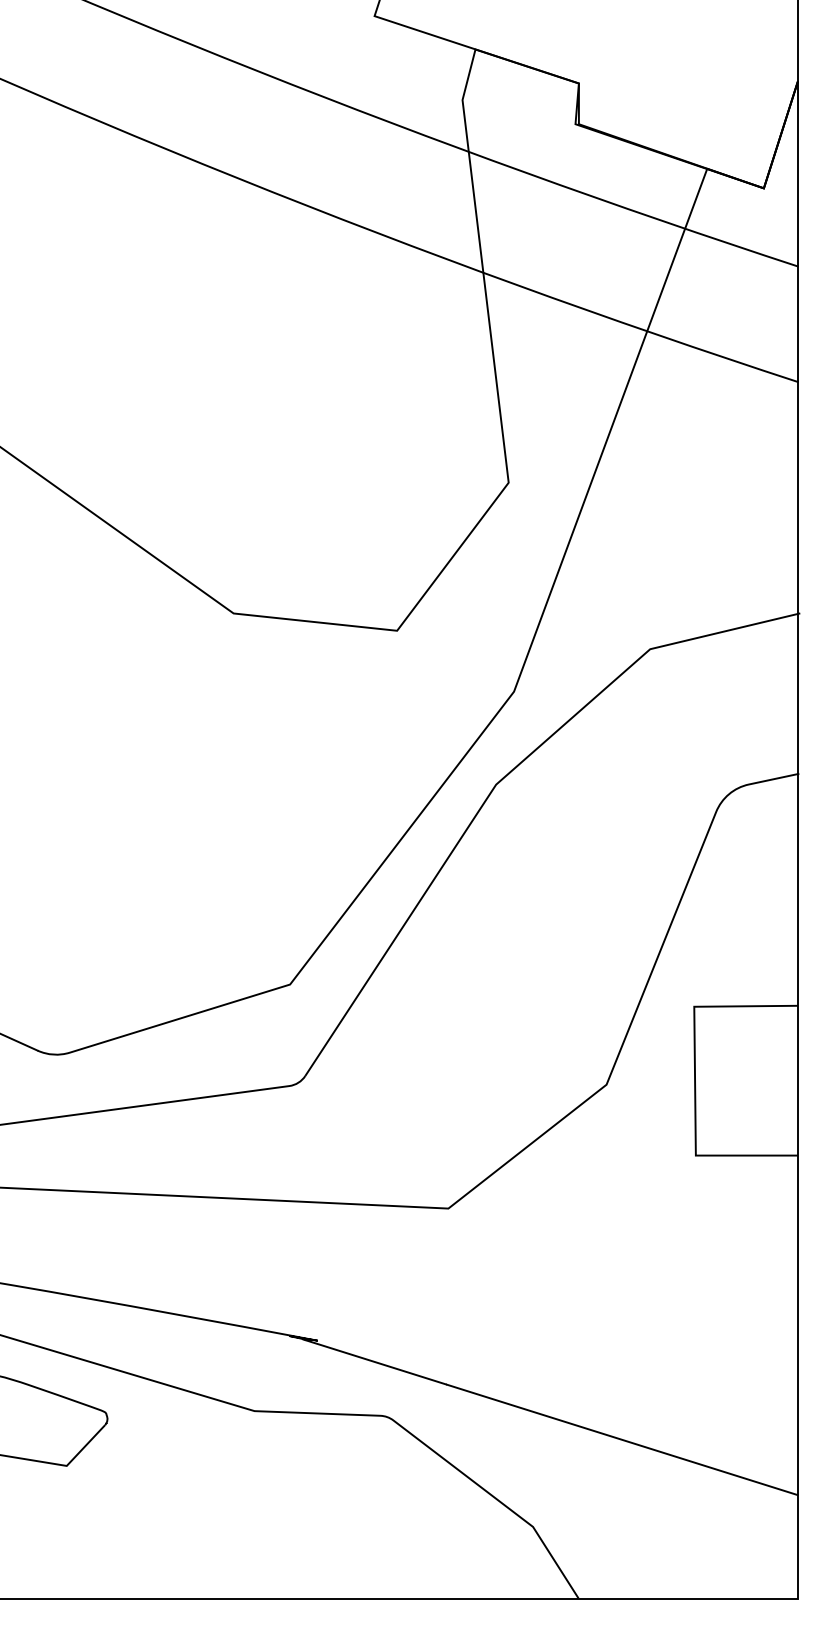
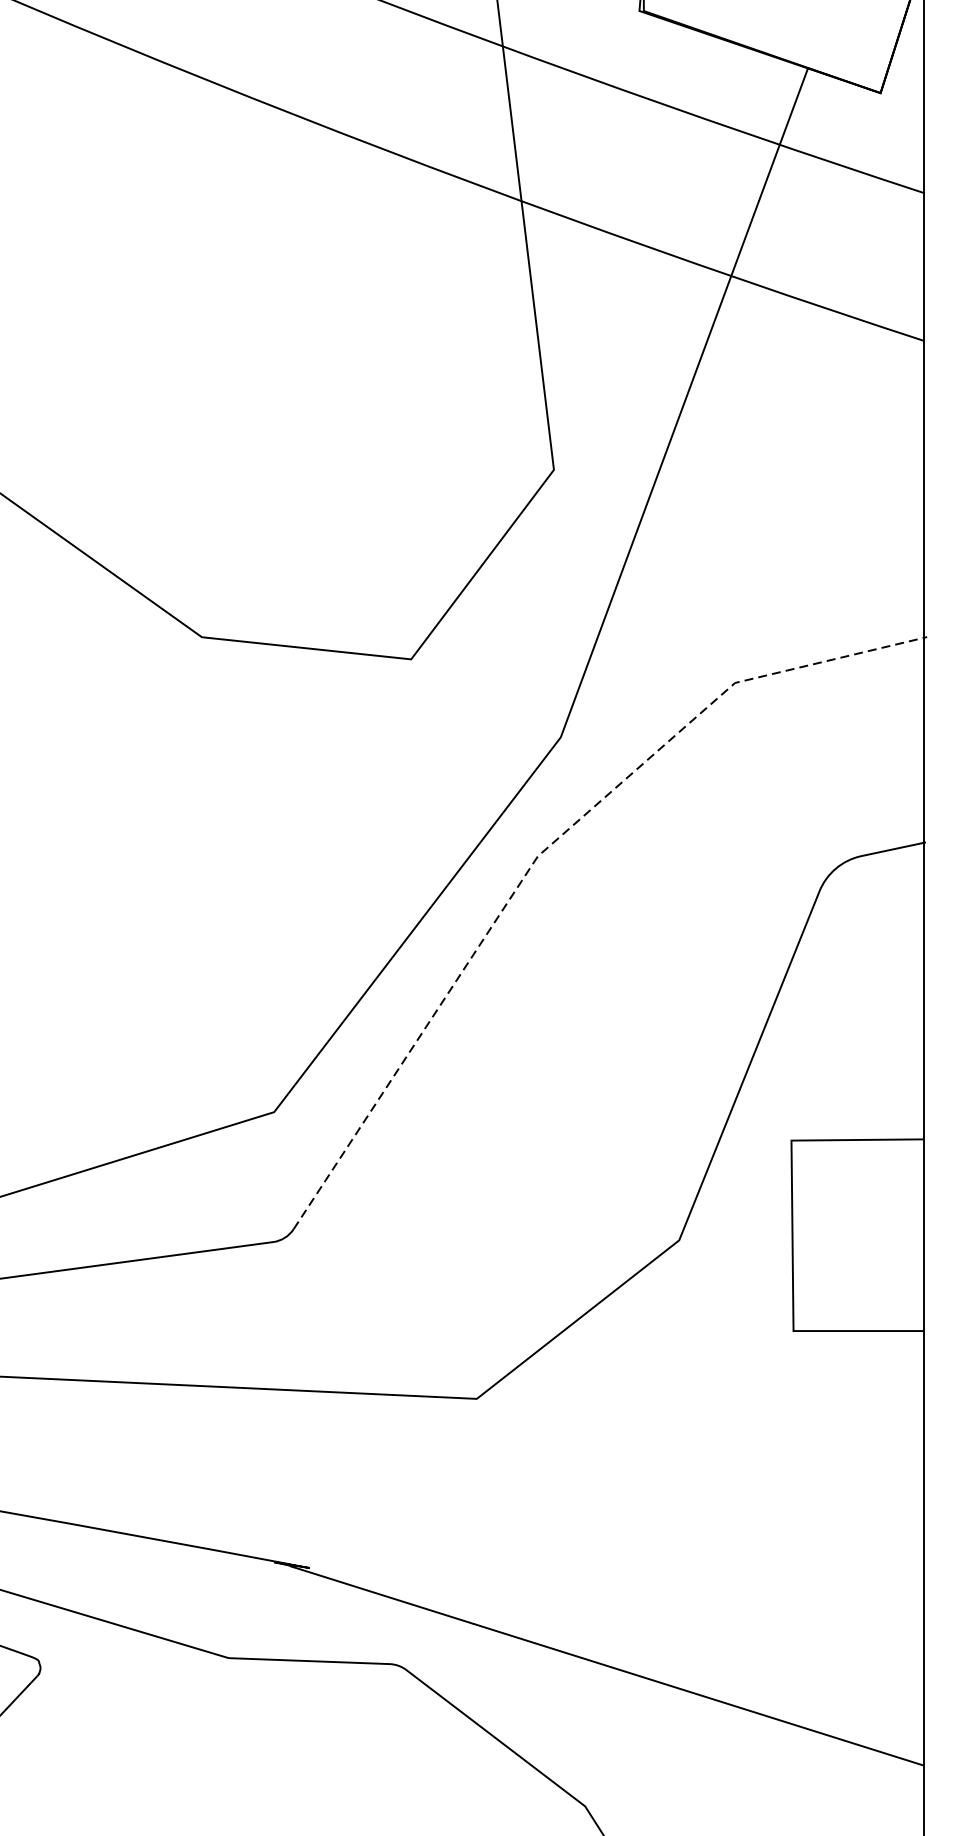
line: (500, 780) -> (543, 850), solid -> dashed

